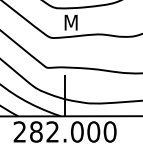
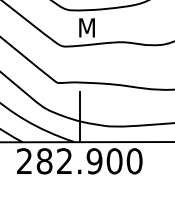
text: (76, 131) -> (93, 160), 282.000 -> 282.900

